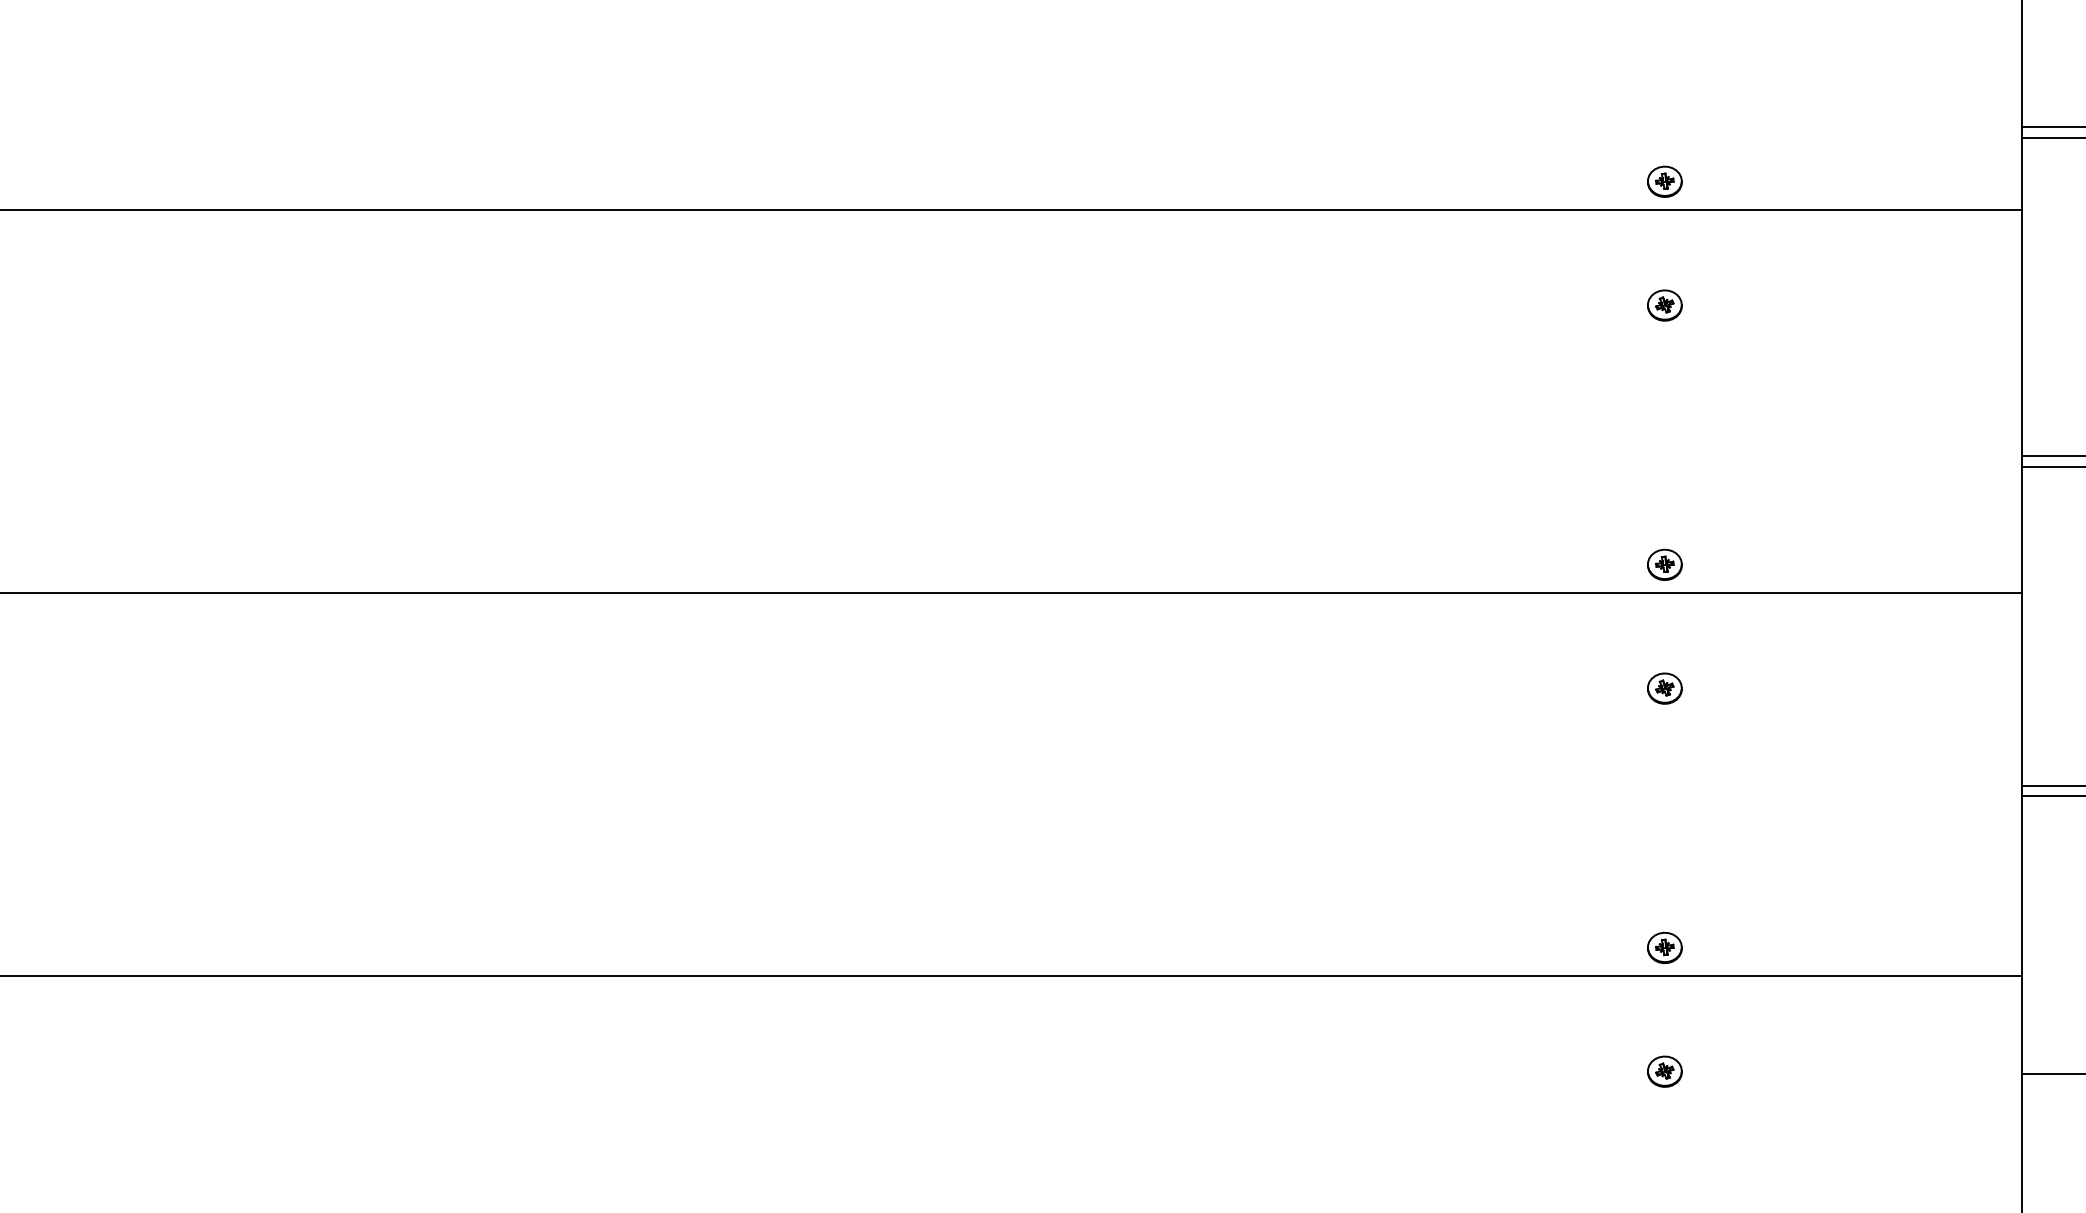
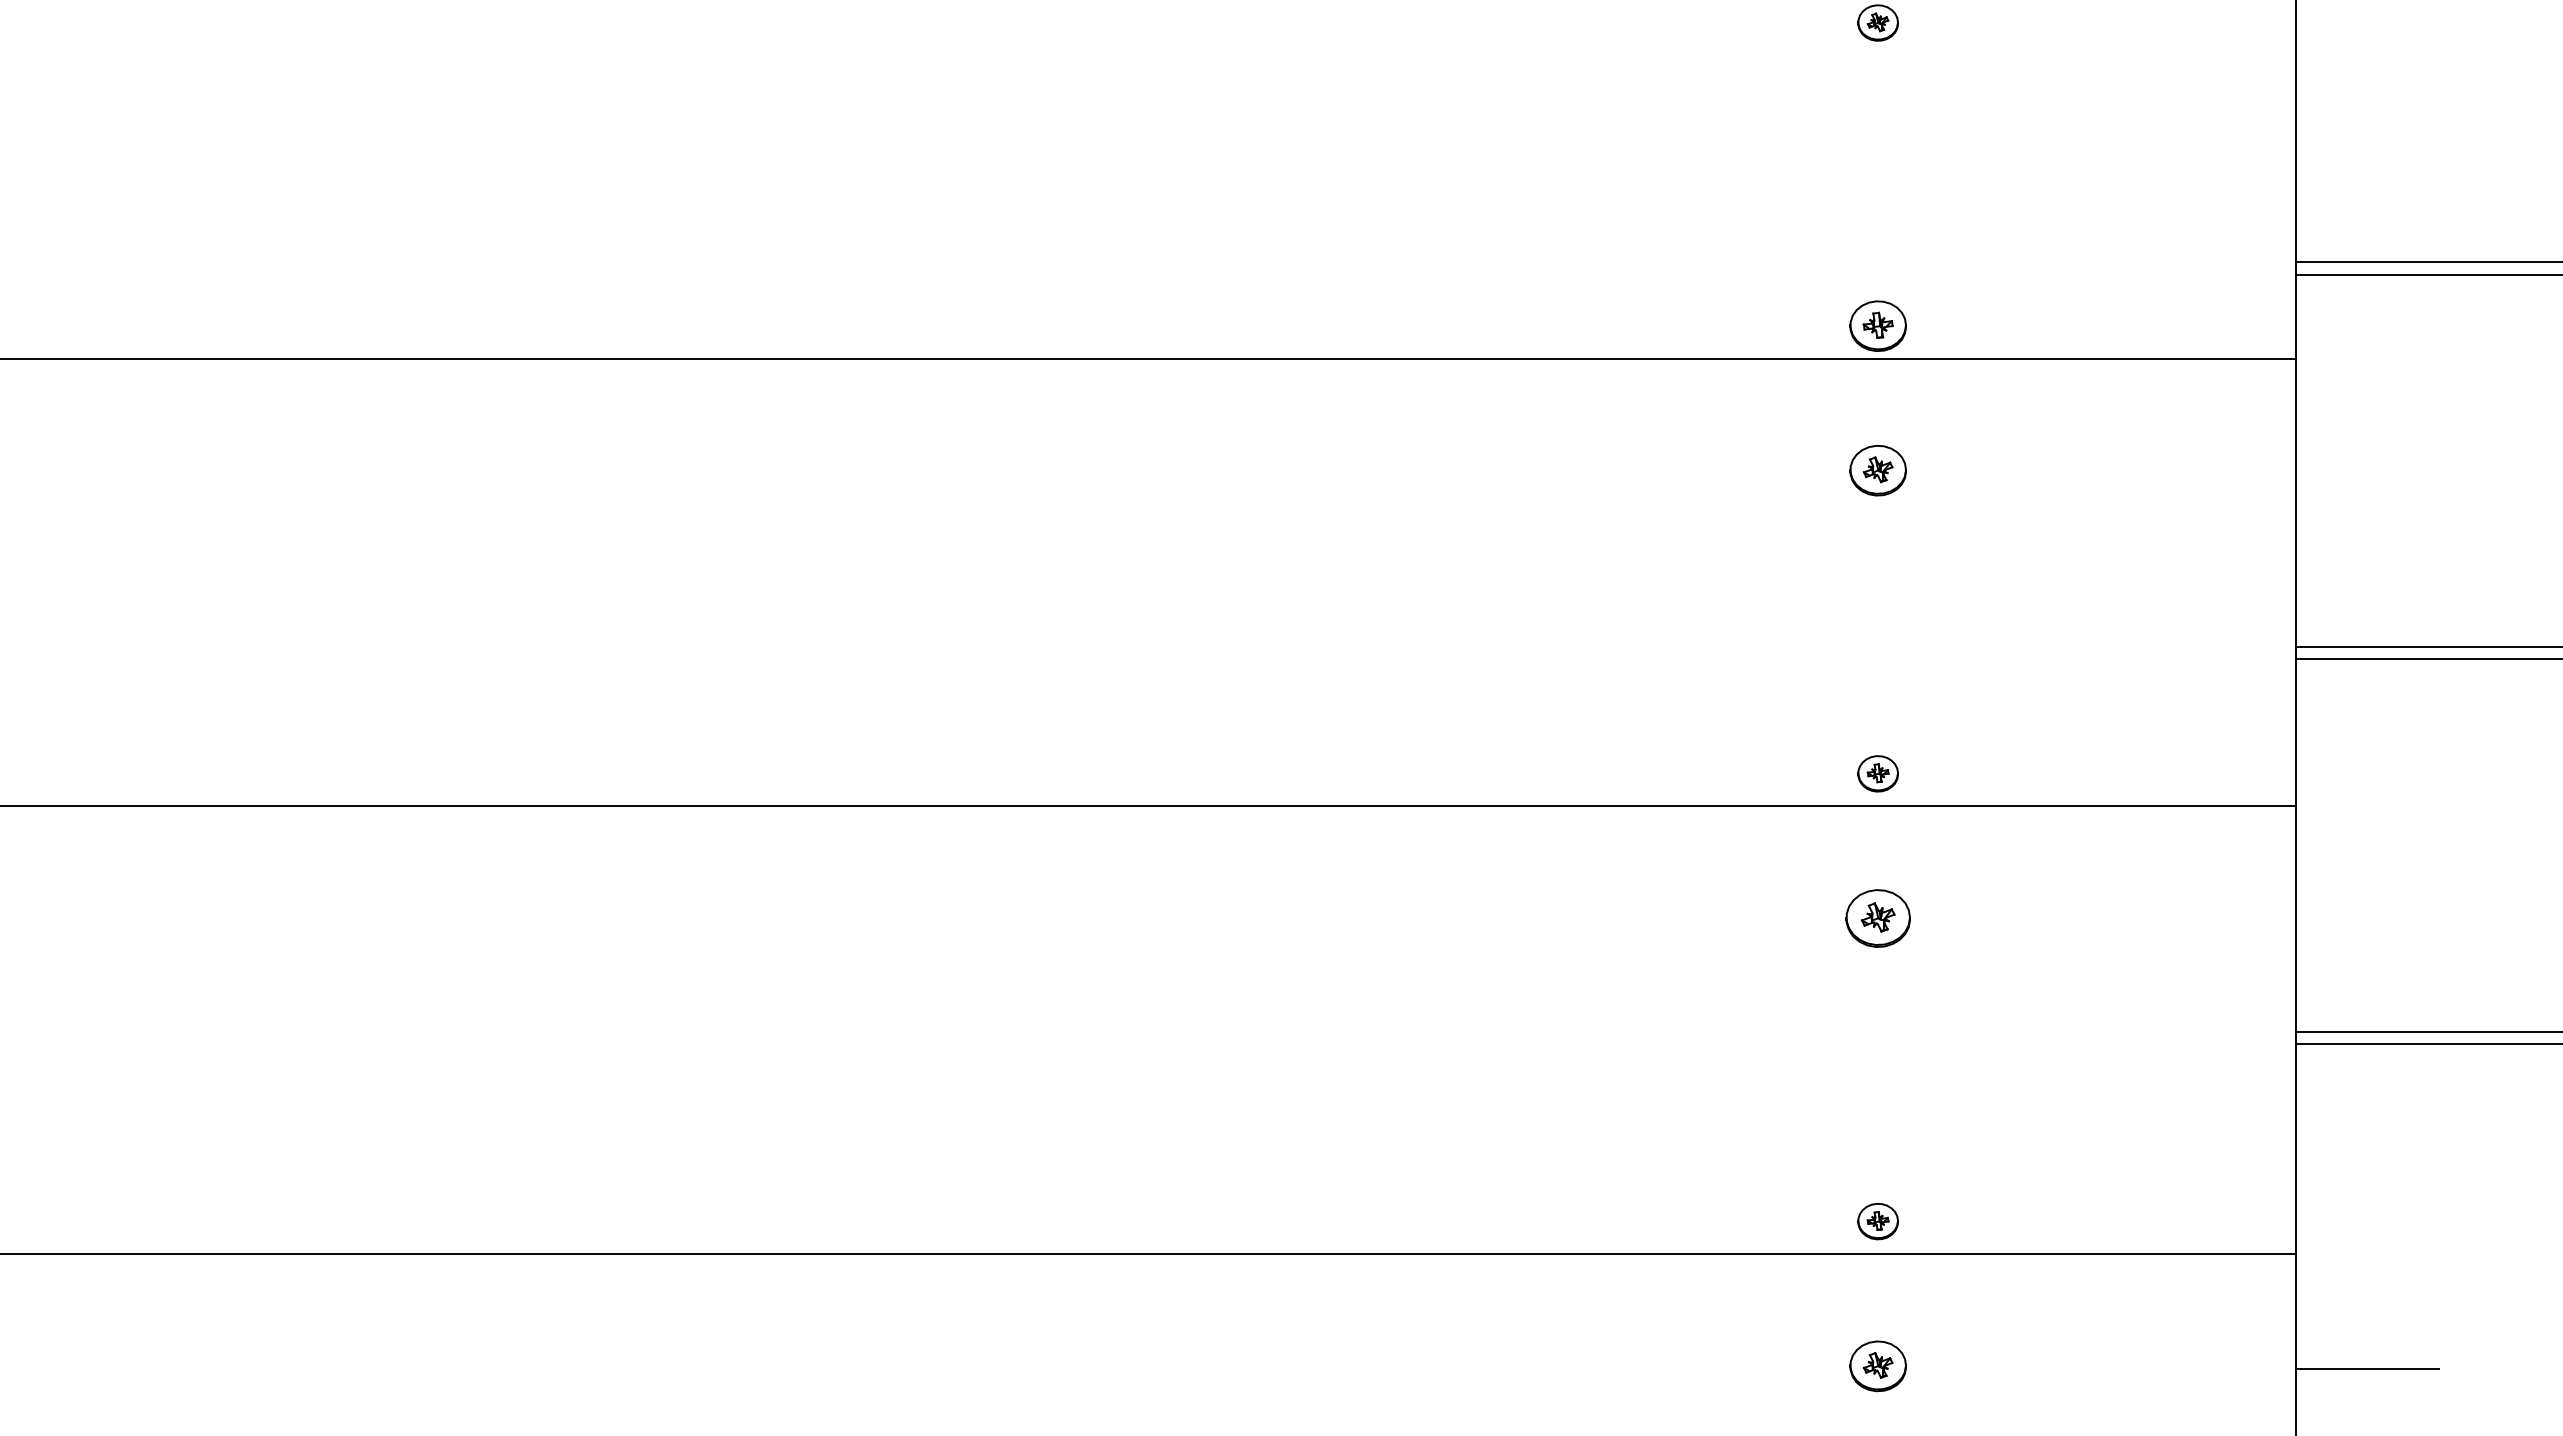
part: (1664, 181) -> (1877, 325), size x1.4
part: (1664, 305) -> (1877, 470), size x1.4
part: (1664, 688) -> (1877, 918), size x1.6
part: (1664, 1071) -> (1877, 1365), size x1.4

